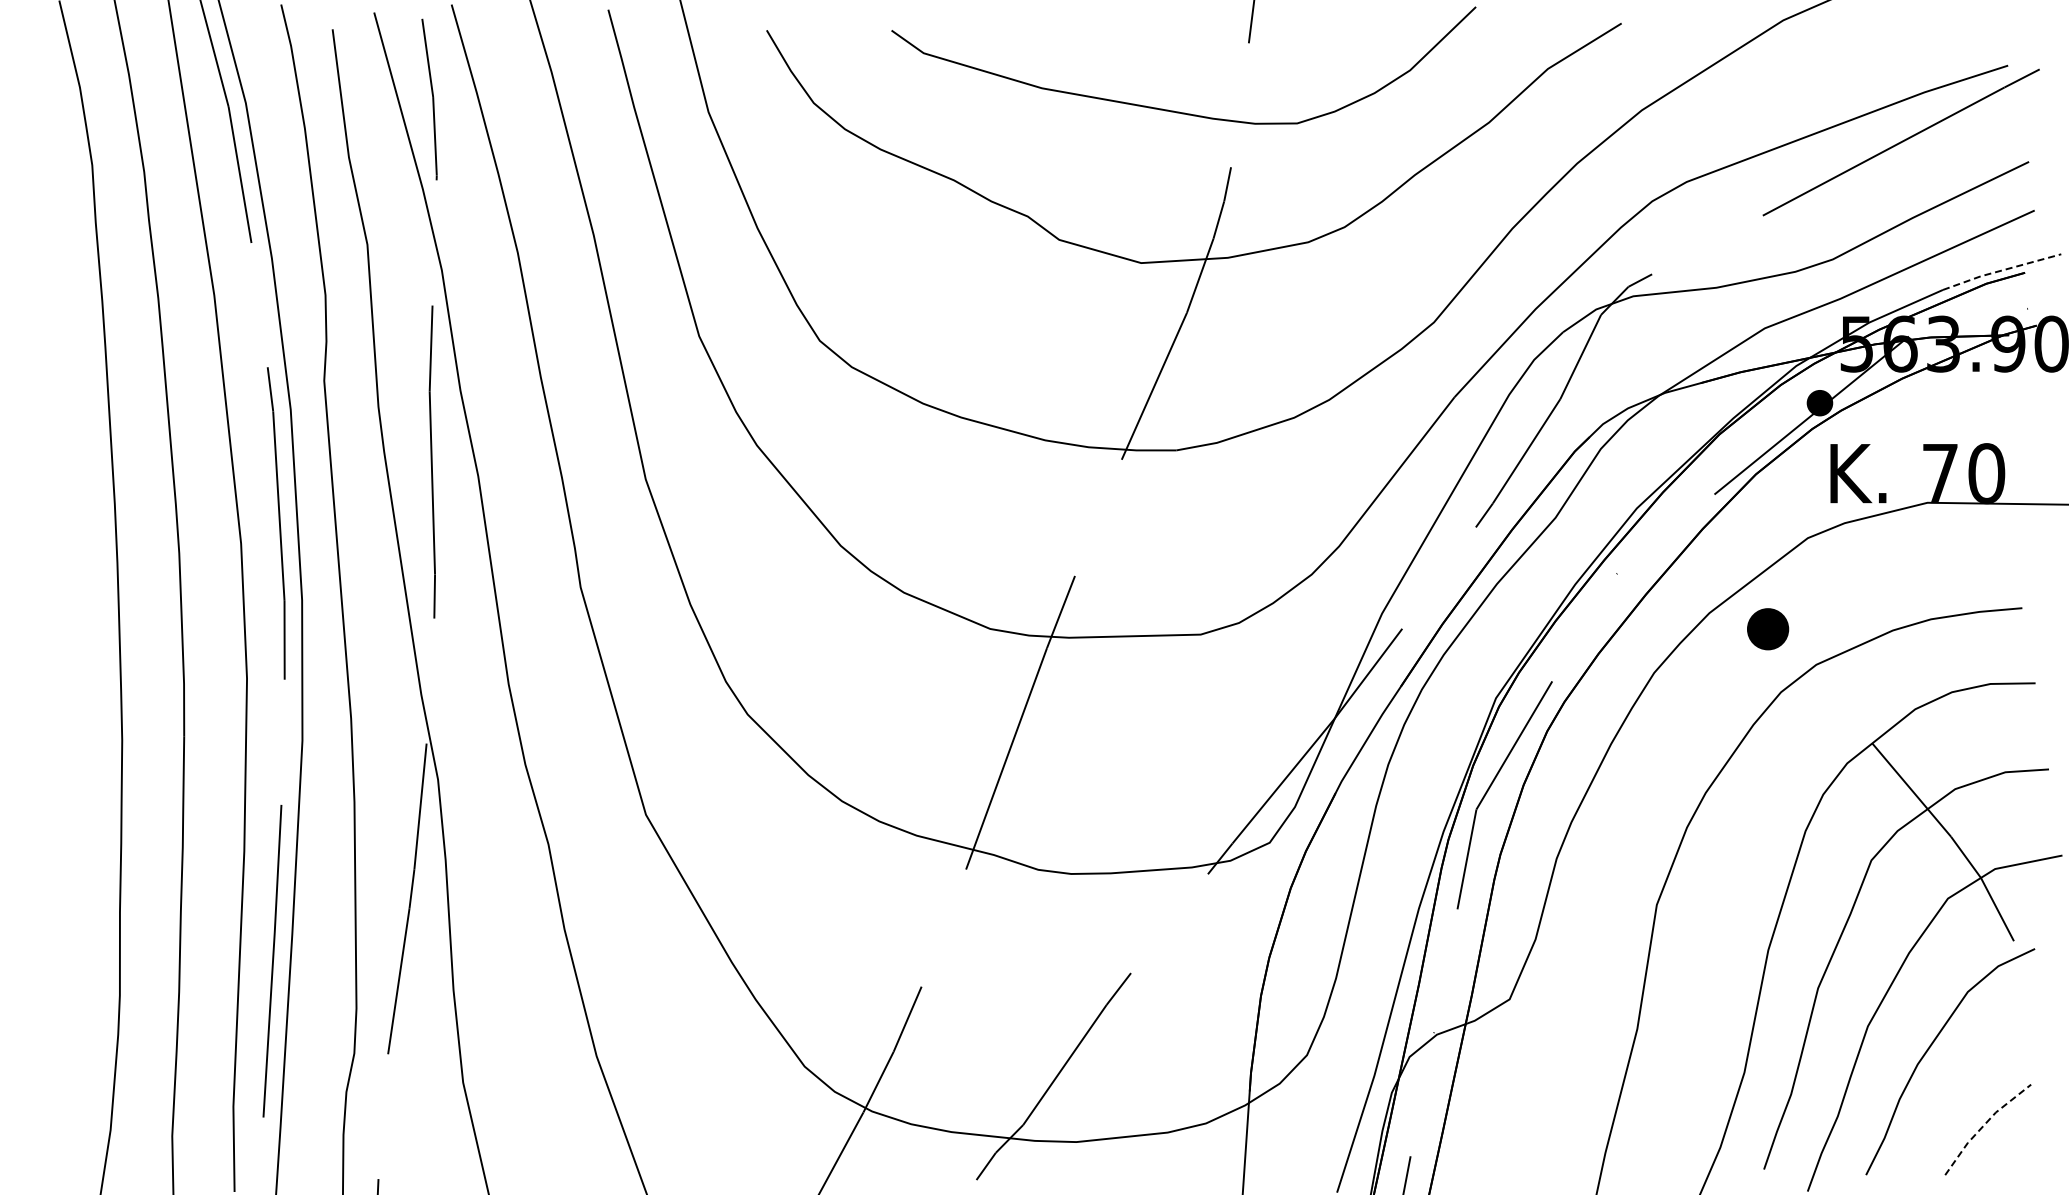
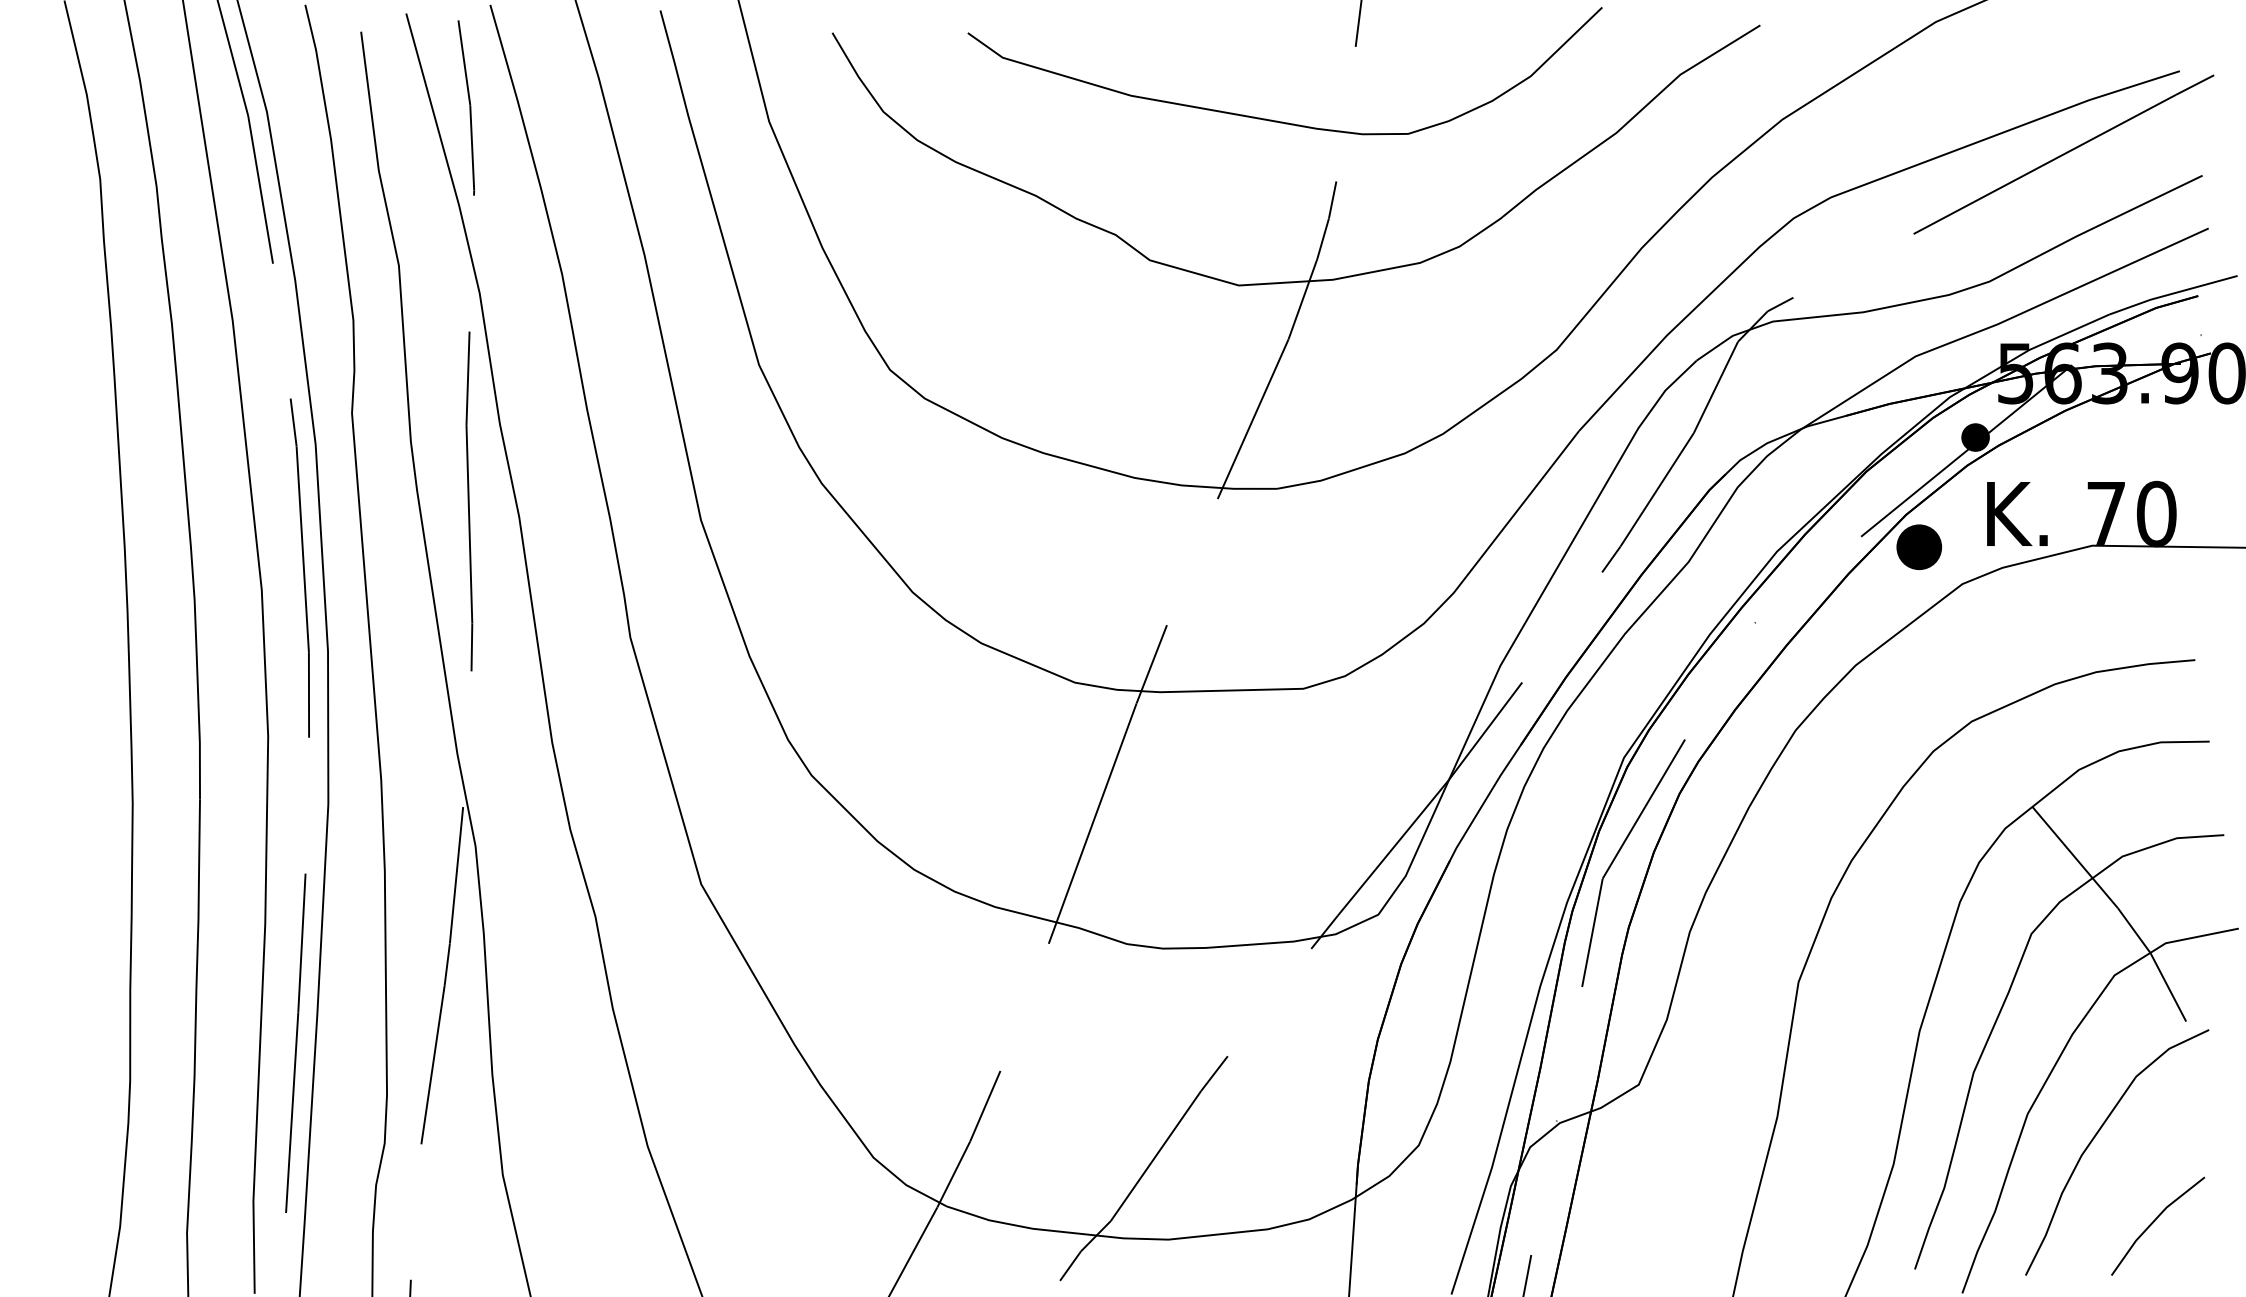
line: (2000, 270) -> (2171, 293), dashed -> solid
part: (1768, 629) -> (1919, 547), moved
line: (1983, 1125) -> (2153, 1221), dashed -> solid

